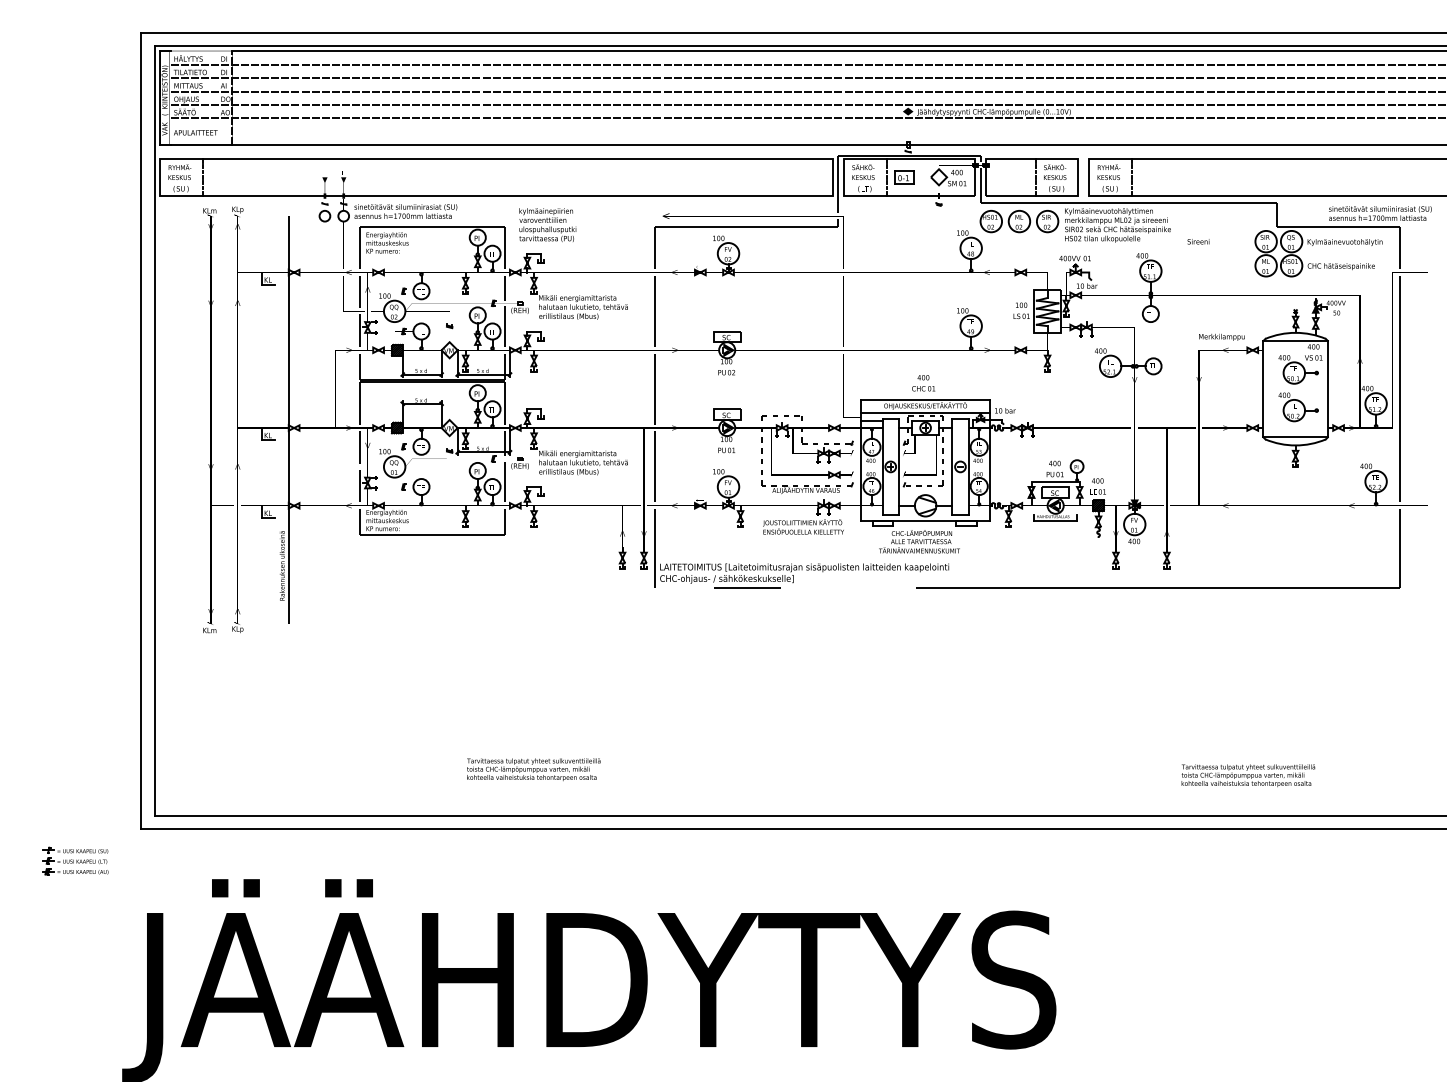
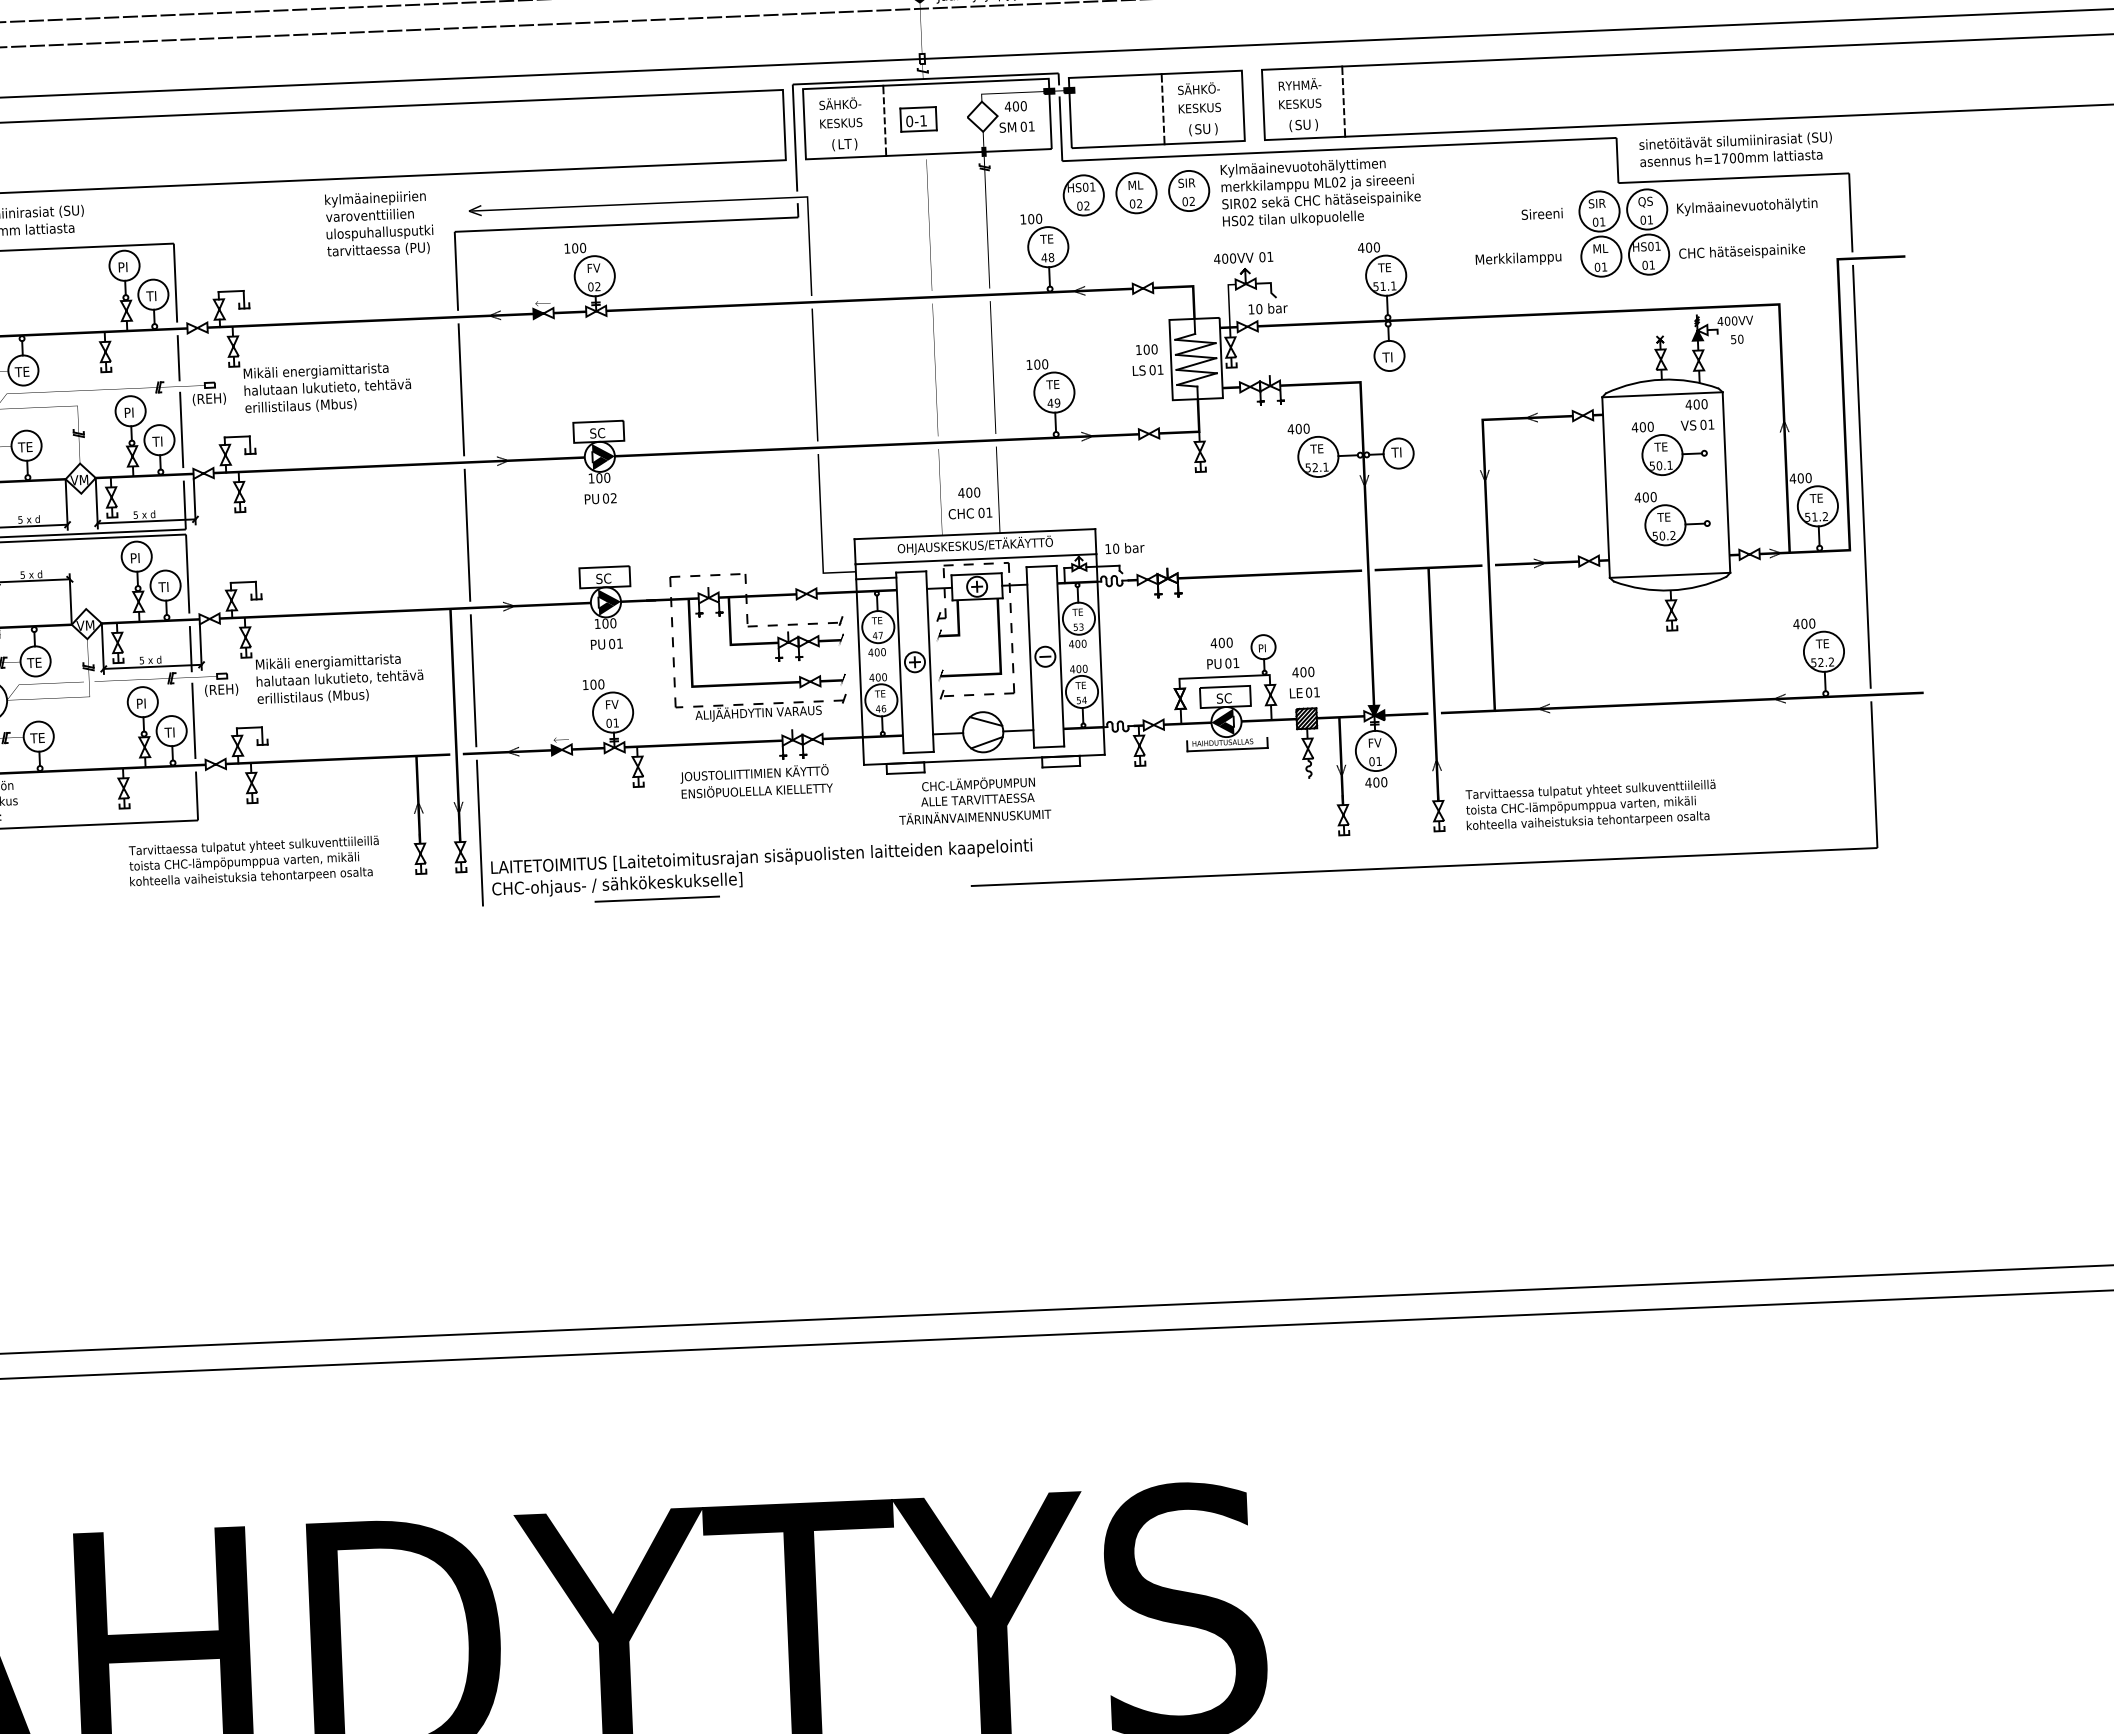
text: (1380, 213) -> (1736, 149), moved
text: (547, 225) -> (378, 224), moved
text: (1198, 241) -> (1542, 213), moved
text: (1221, 337) -> (1517, 259), moved
text: (533, 769) -> (253, 861), moved
text: (1248, 775) -> (1591, 805), moved

